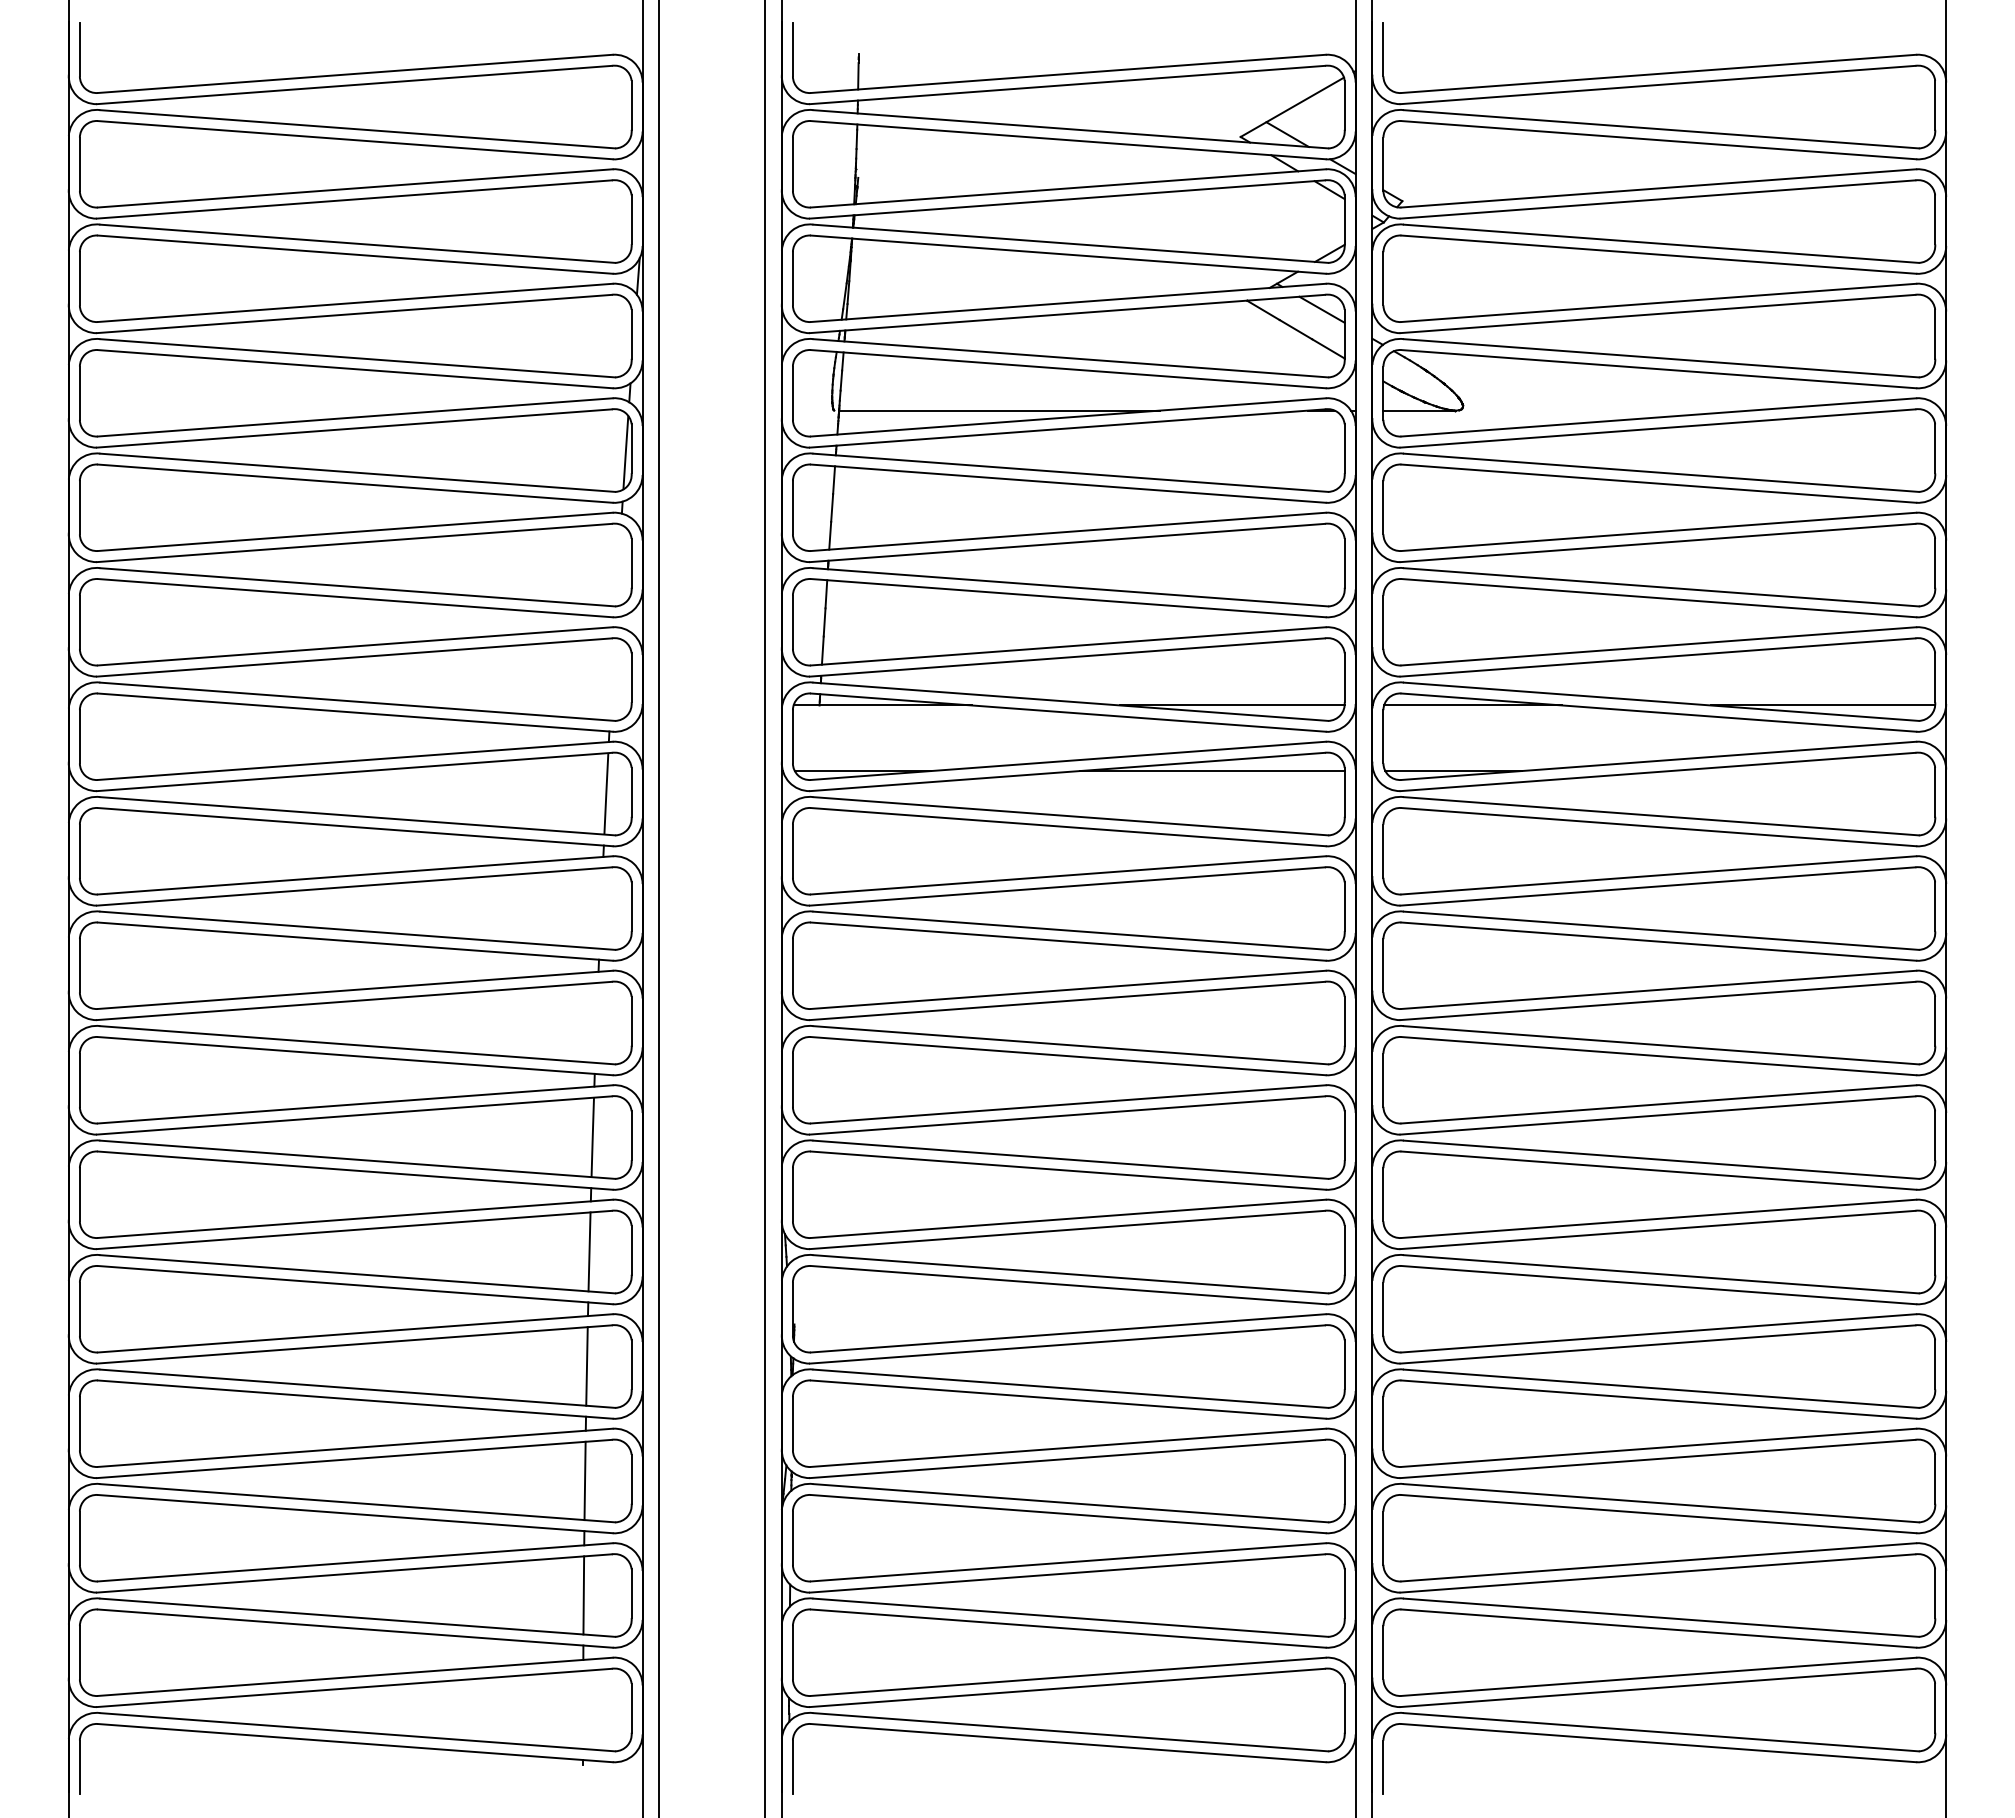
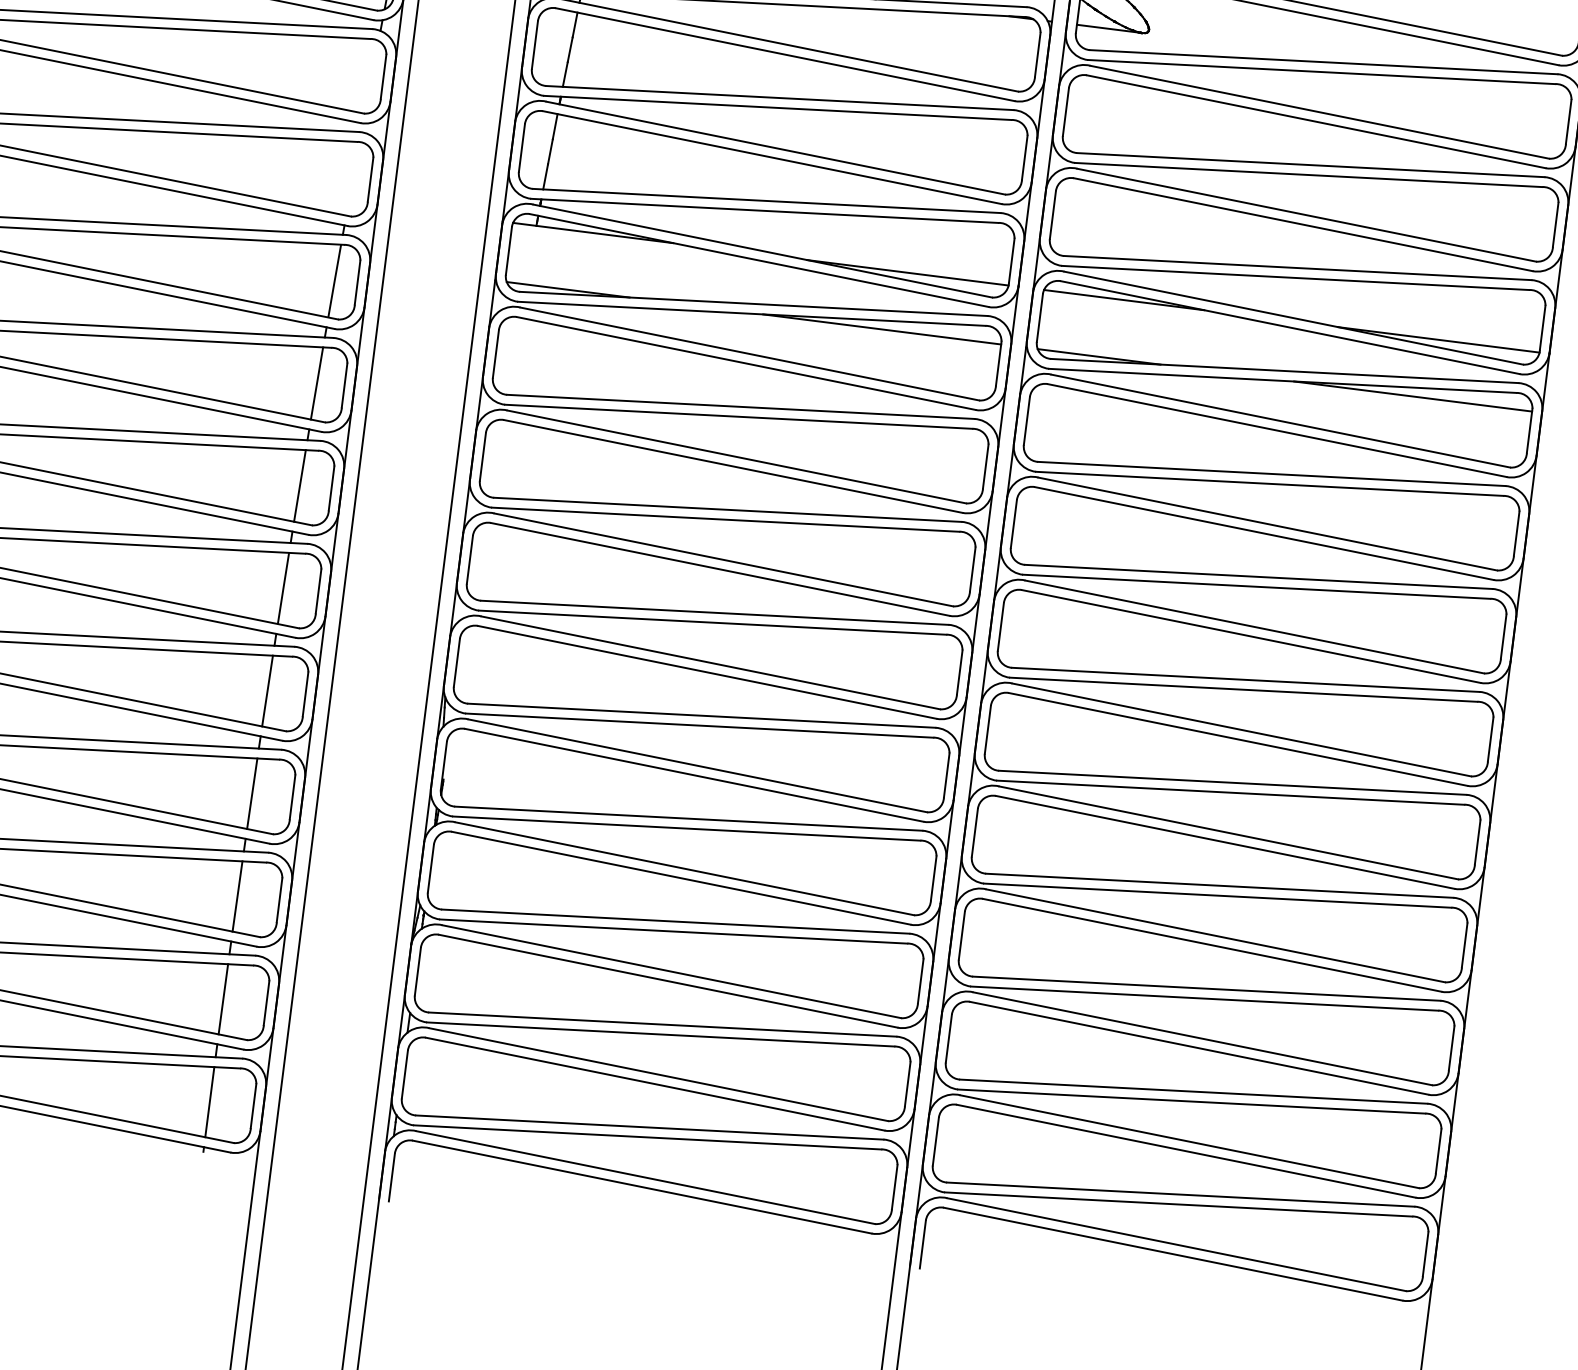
line: (1802, 771) -> (1412, 396), added
line: (600, 908) -> (316, 383), added
line: (596, 1022) -> (299, 485), added
line: (583, 1709) -> (210, 1101), added

